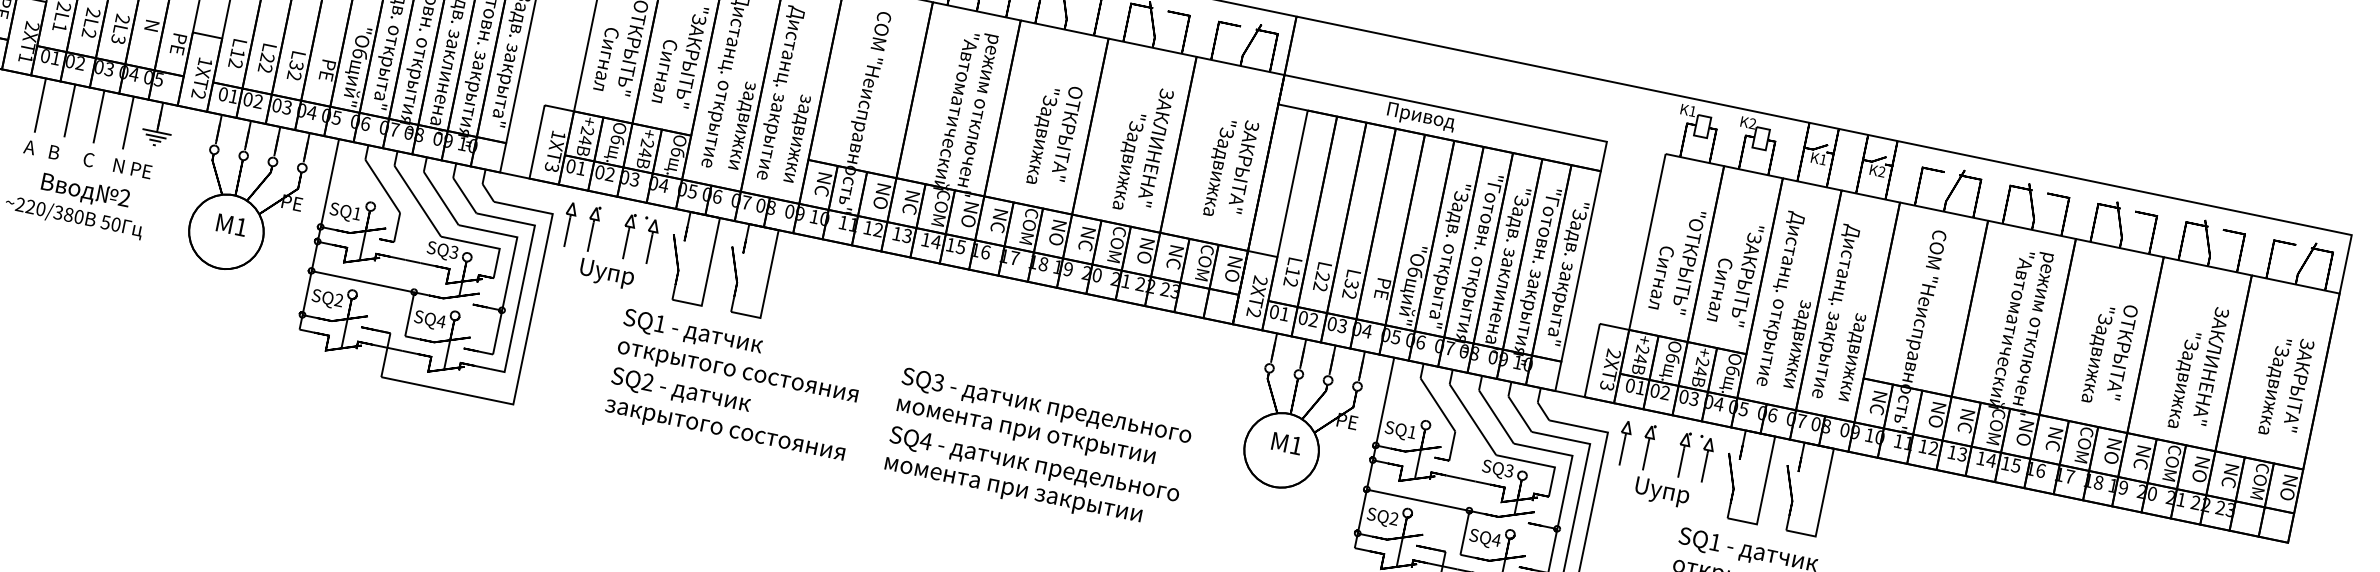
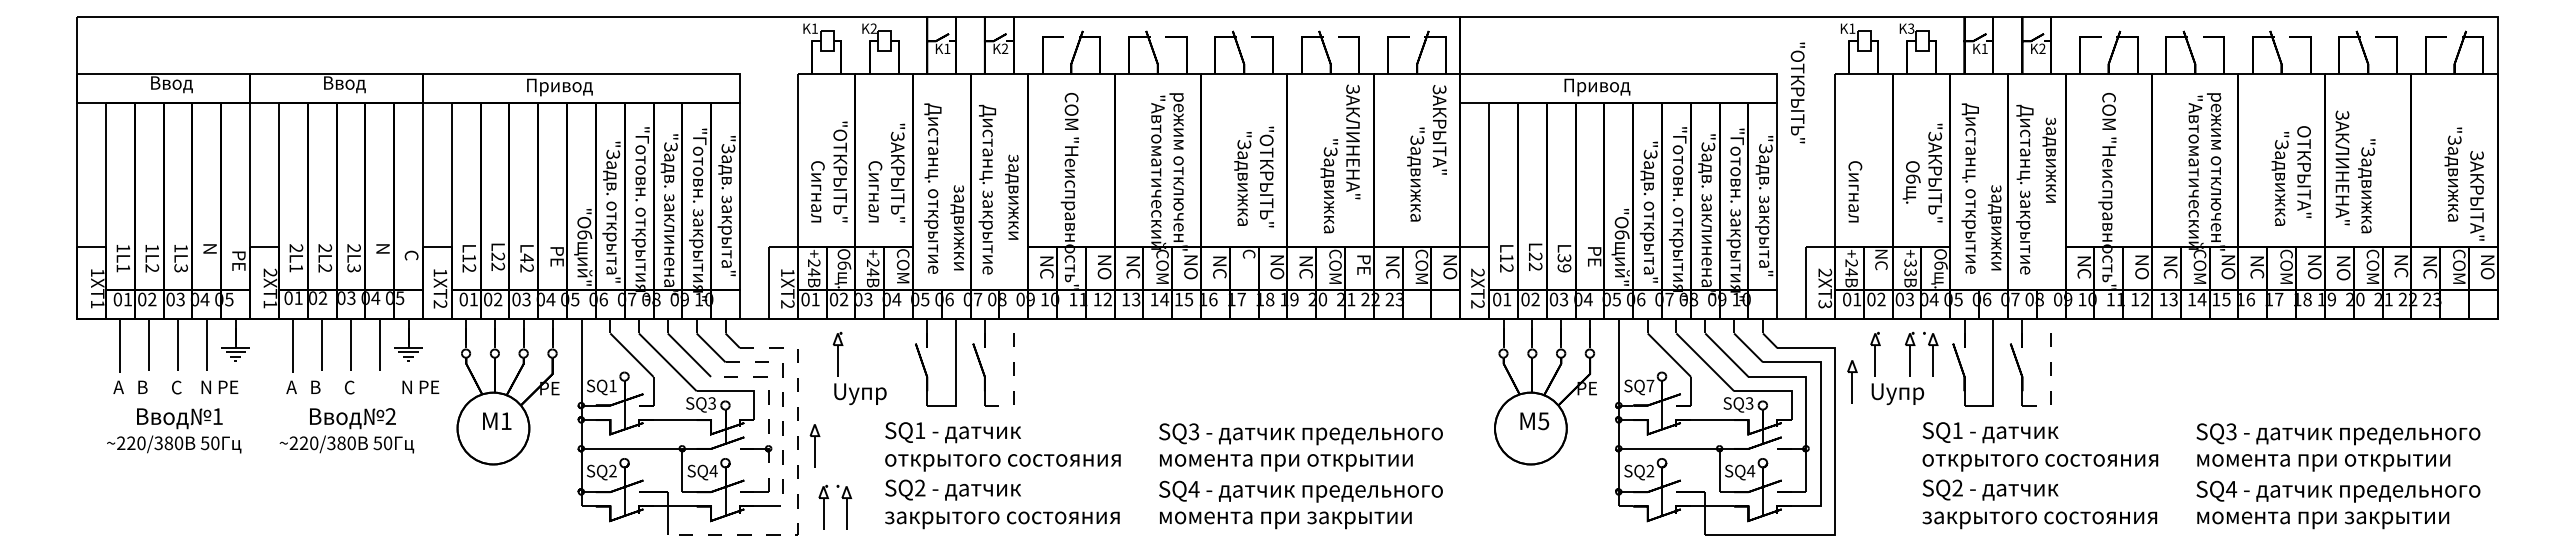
text: (178, 43) -> (411, 260), РЕ -> С
text: (296, 64) -> (526, 257), L32 -> L42
text: (1753, 123) -> (1911, 28), K2 -> K3
text: (795, 137) -> (1011, 196), moved
text: (1065, 138) -> (1266, 176), ОТКРЫТА" -> "ОТКРЫТЬ"
text: (1156, 147) -> (1353, 141), moved
text: (674, 159) -> (901, 272), Общ. -> COM
text: (1243, 166) -> (1439, 129), moved
text: (132, 167) -> (420, 386), moved
text: (551, 167) -> (787, 304), 3 -> 2
part: (568, 224) -> (814, 445), moved
part: (635, 228) -> (829, 498), moved
text: (1027, 231) -> (1248, 271), COM -> С
text: (1145, 252) -> (1363, 268), NО -> РЕ
text: (1688, 261) -> (1797, 92), moved
line: (511, 266) -> (768, 405), solid -> dashed
line: (769, 273) -> (1013, 361), solid -> dashed
line: (524, 277) -> (783, 413), solid -> dashed
text: (1718, 290) -> (1911, 192), Сигнал -> Общ.
text: (1348, 294) -> (1563, 268), L32 -> L39
line: (525, 345) -> (797, 477), solid -> dashed
text: (1850, 355) -> (2048, 159), moved
text: (1670, 361) -> (1880, 268), Общ. -> NС
text: (2210, 365) -> (2342, 167), moved
text: (1701, 366) -> (1910, 267), +24 -> +33
text: (2299, 385) -> (2477, 195), moved
text: (1412, 431) -> (1650, 385), SQ1 -> SQ7
part: (1624, 442) -> (1852, 381), moved
text: (1295, 445) -> (1543, 421), 1 -> 5
text: (2140, 465) -> (2343, 275), NС -> NО
text: (2198, 480) -> (2401, 277), NО -> NС
line: (1825, 491) -> (2051, 361), solid -> dashed

